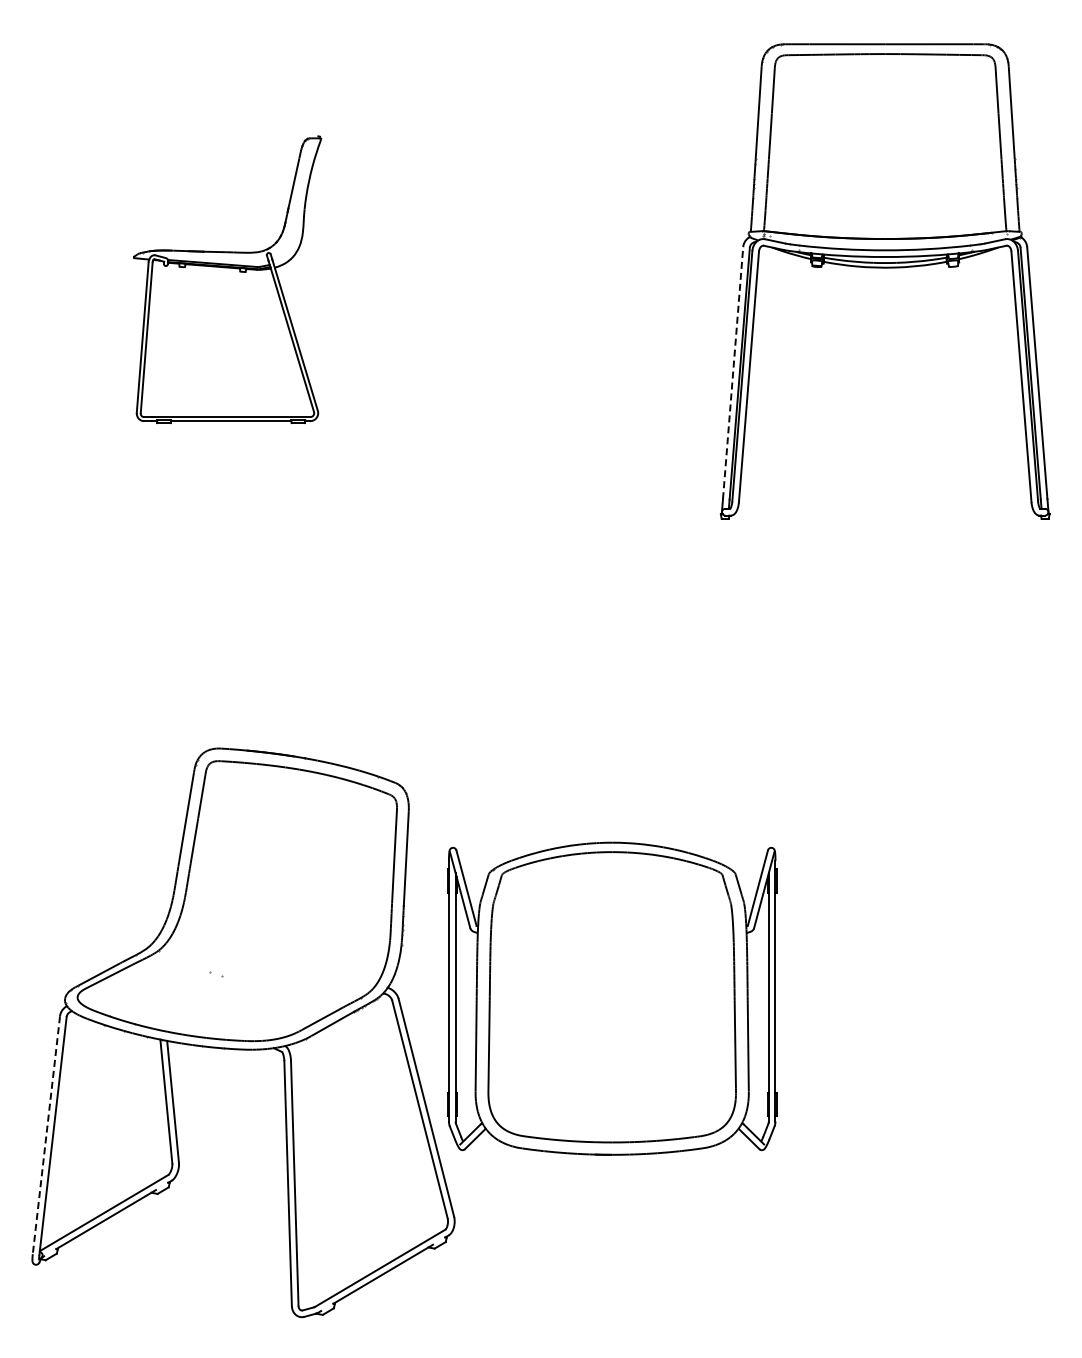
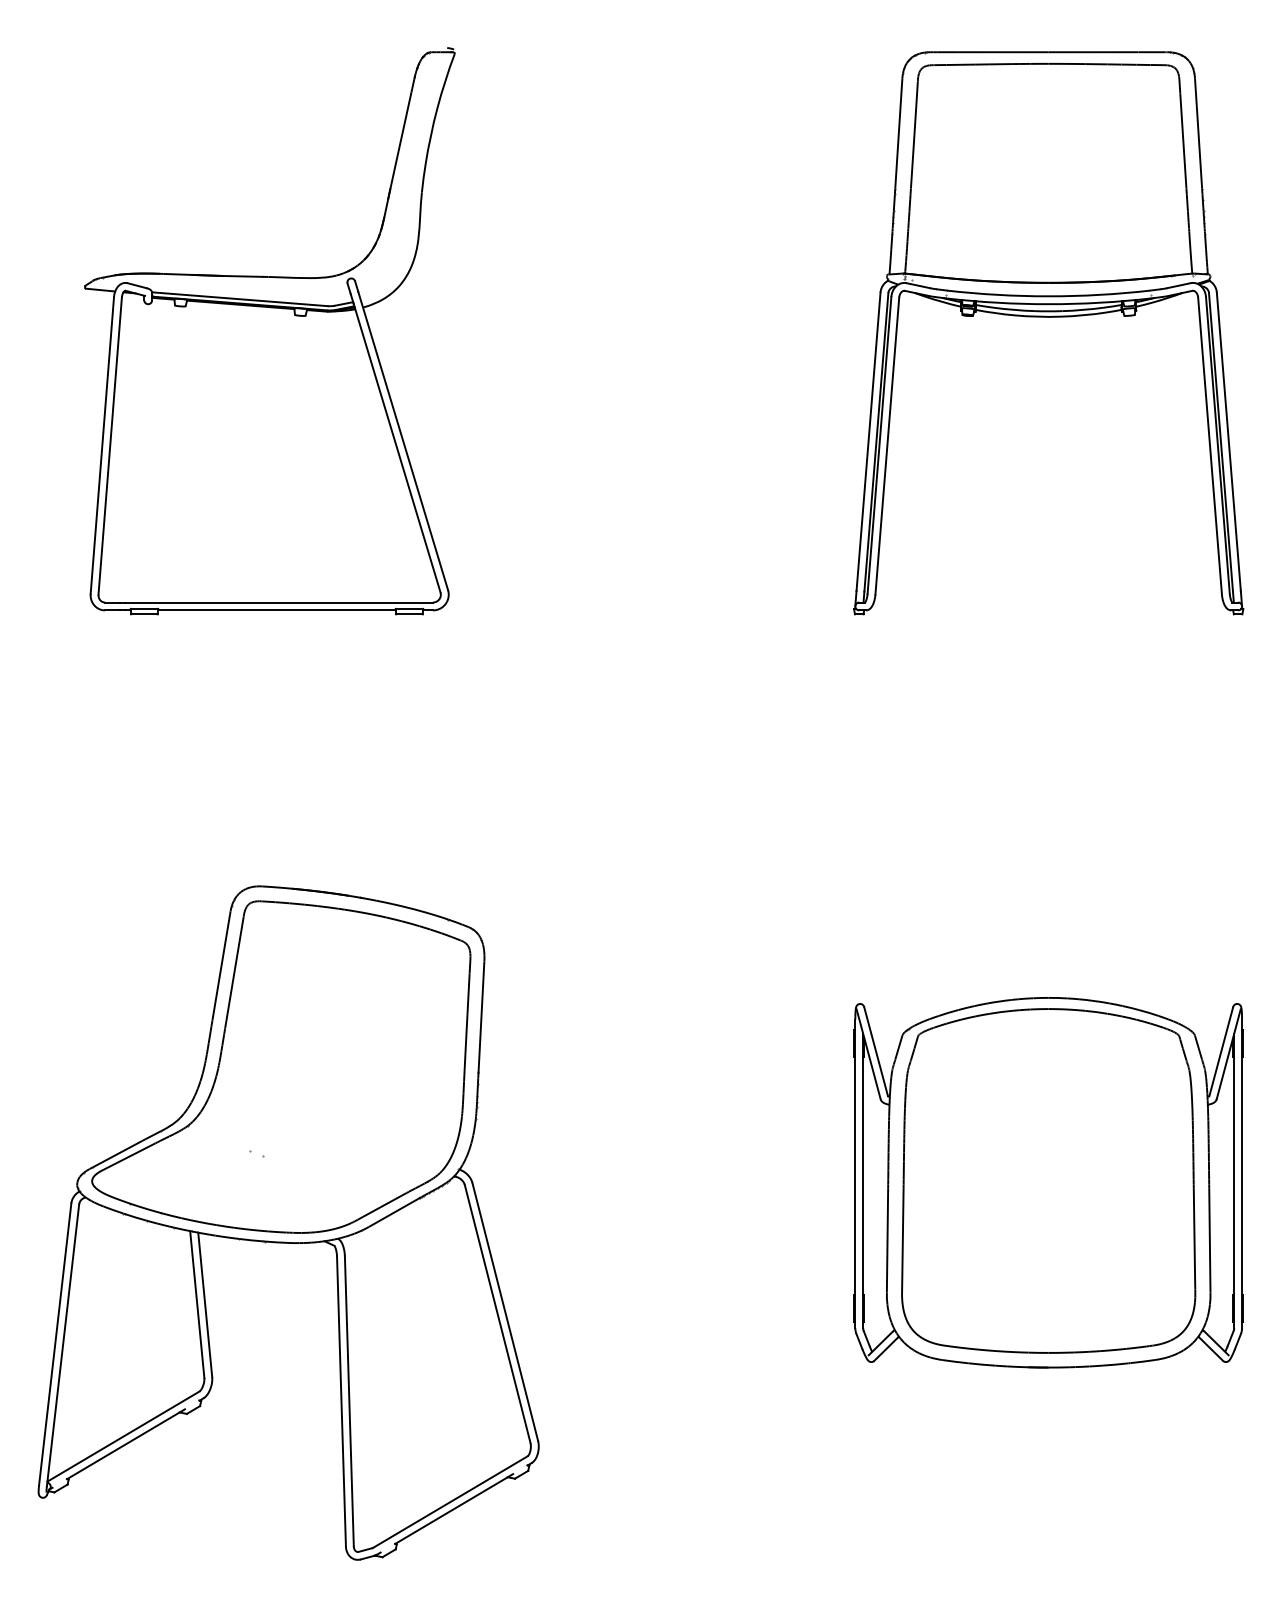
part: (227, 279) -> (269, 330), size x1.67
line: (733, 372) -> (868, 440), dashed -> solid
part: (612, 998) -> (1049, 1182), moved
line: (46, 1135) -> (55, 1344), dashed -> solid

